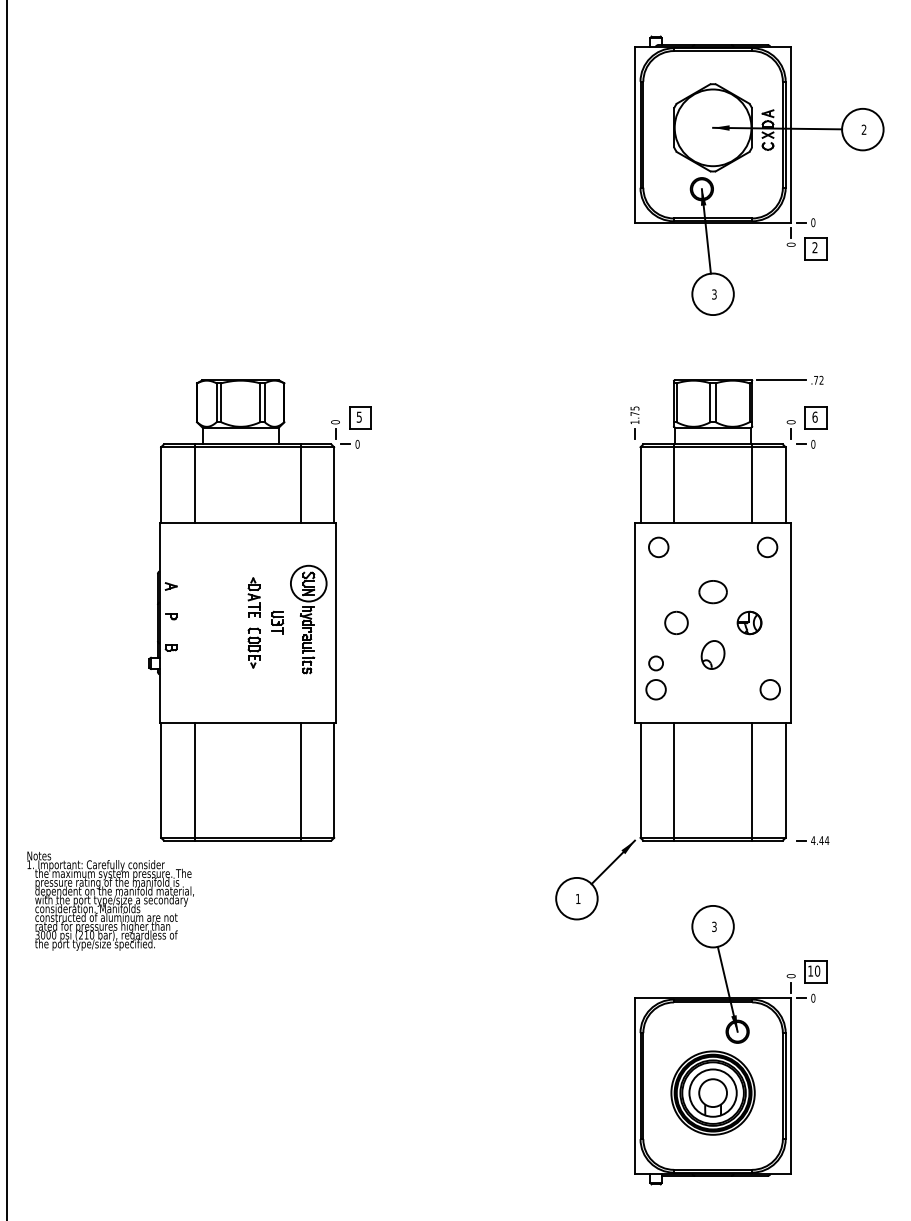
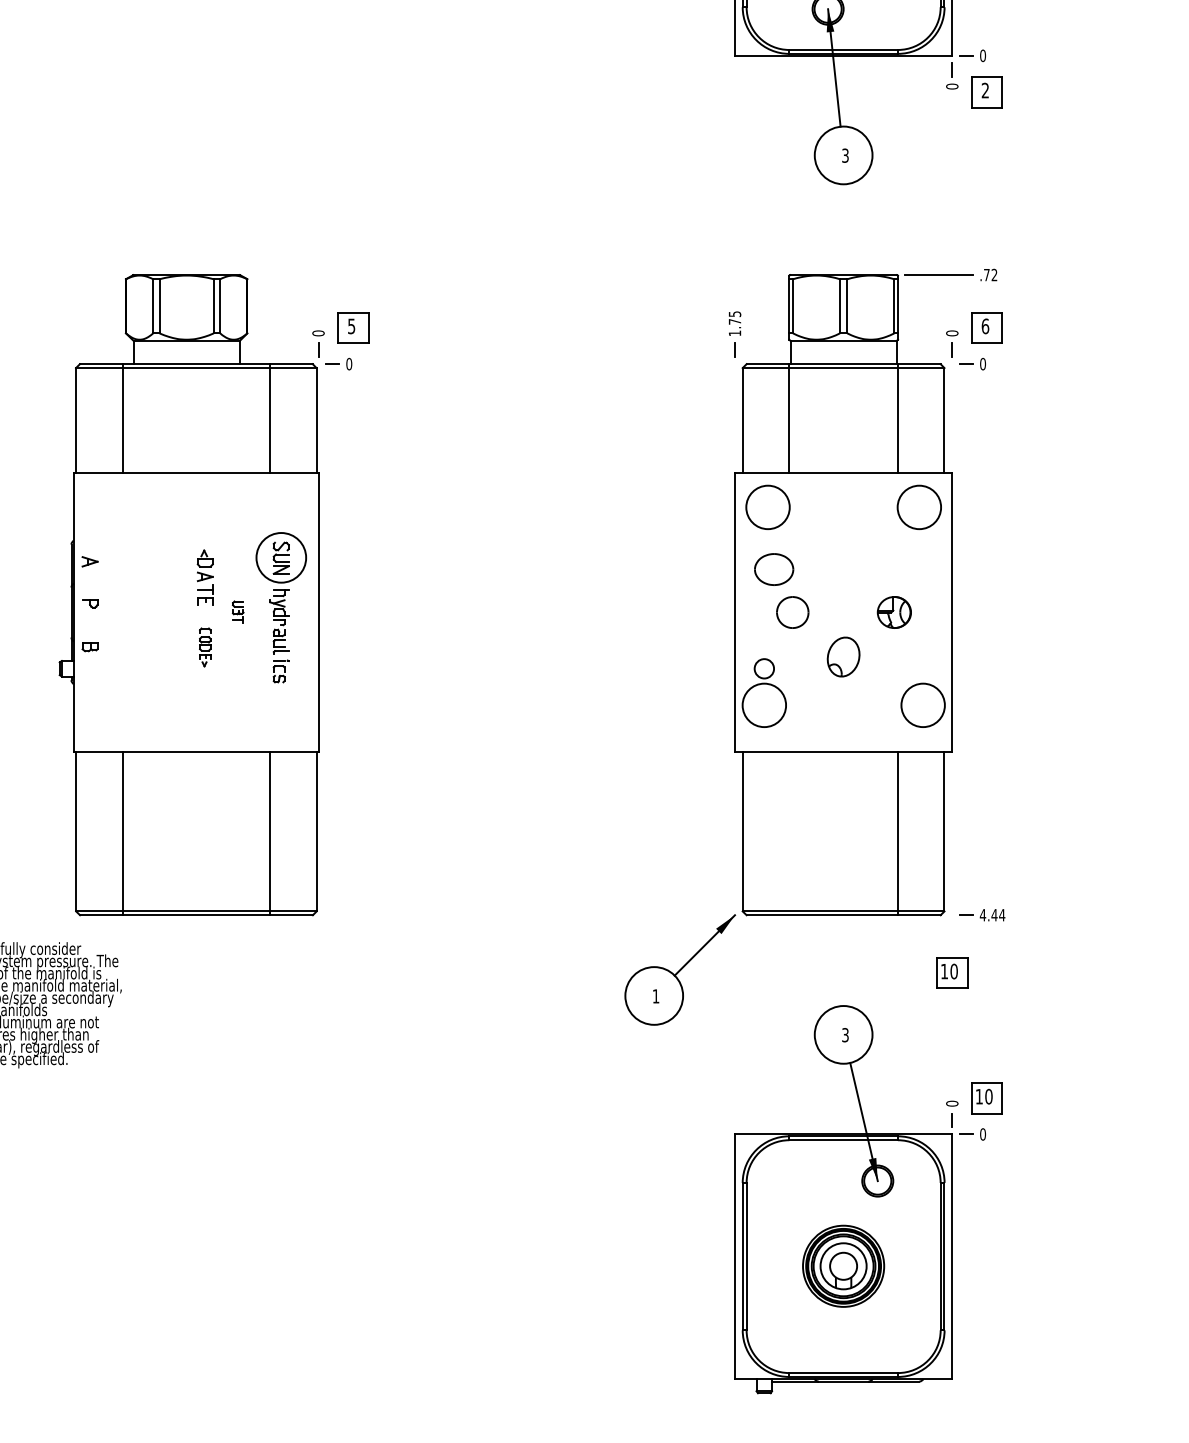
circle: (658, 547) -> (767, 507), size x1.6
circle: (767, 547) -> (919, 507), size x1.6
part: (712, 592) -> (773, 570), moved
part: (277, 622) -> (237, 611), size x0.7
part: (253, 647) -> (204, 646), size x0.7
circle: (655, 689) -> (763, 705), size x1.6
circle: (770, 689) -> (923, 705), size x1.6
line: (674, 781) -> (789, 832), removed
part: (790, 881) -> (951, 972), added
part: (712, 1092) -> (842, 1265), size x0.7

